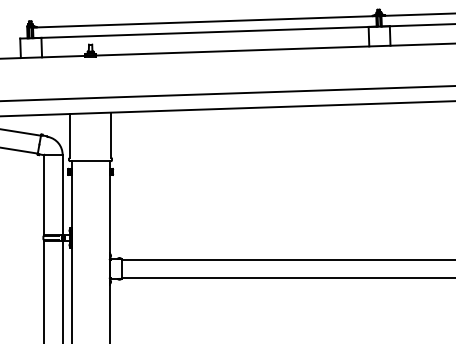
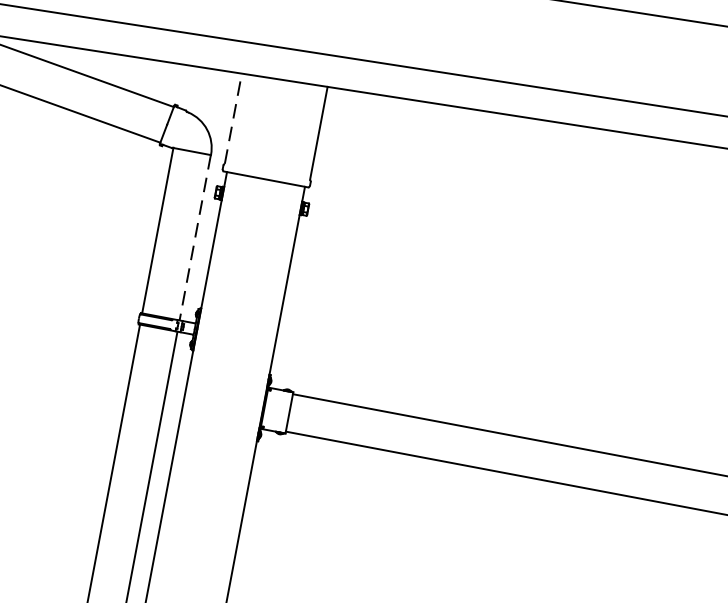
line: (69, 135) -> (232, 117), solid -> dashed
line: (62, 195) -> (194, 238), solid -> dashed

